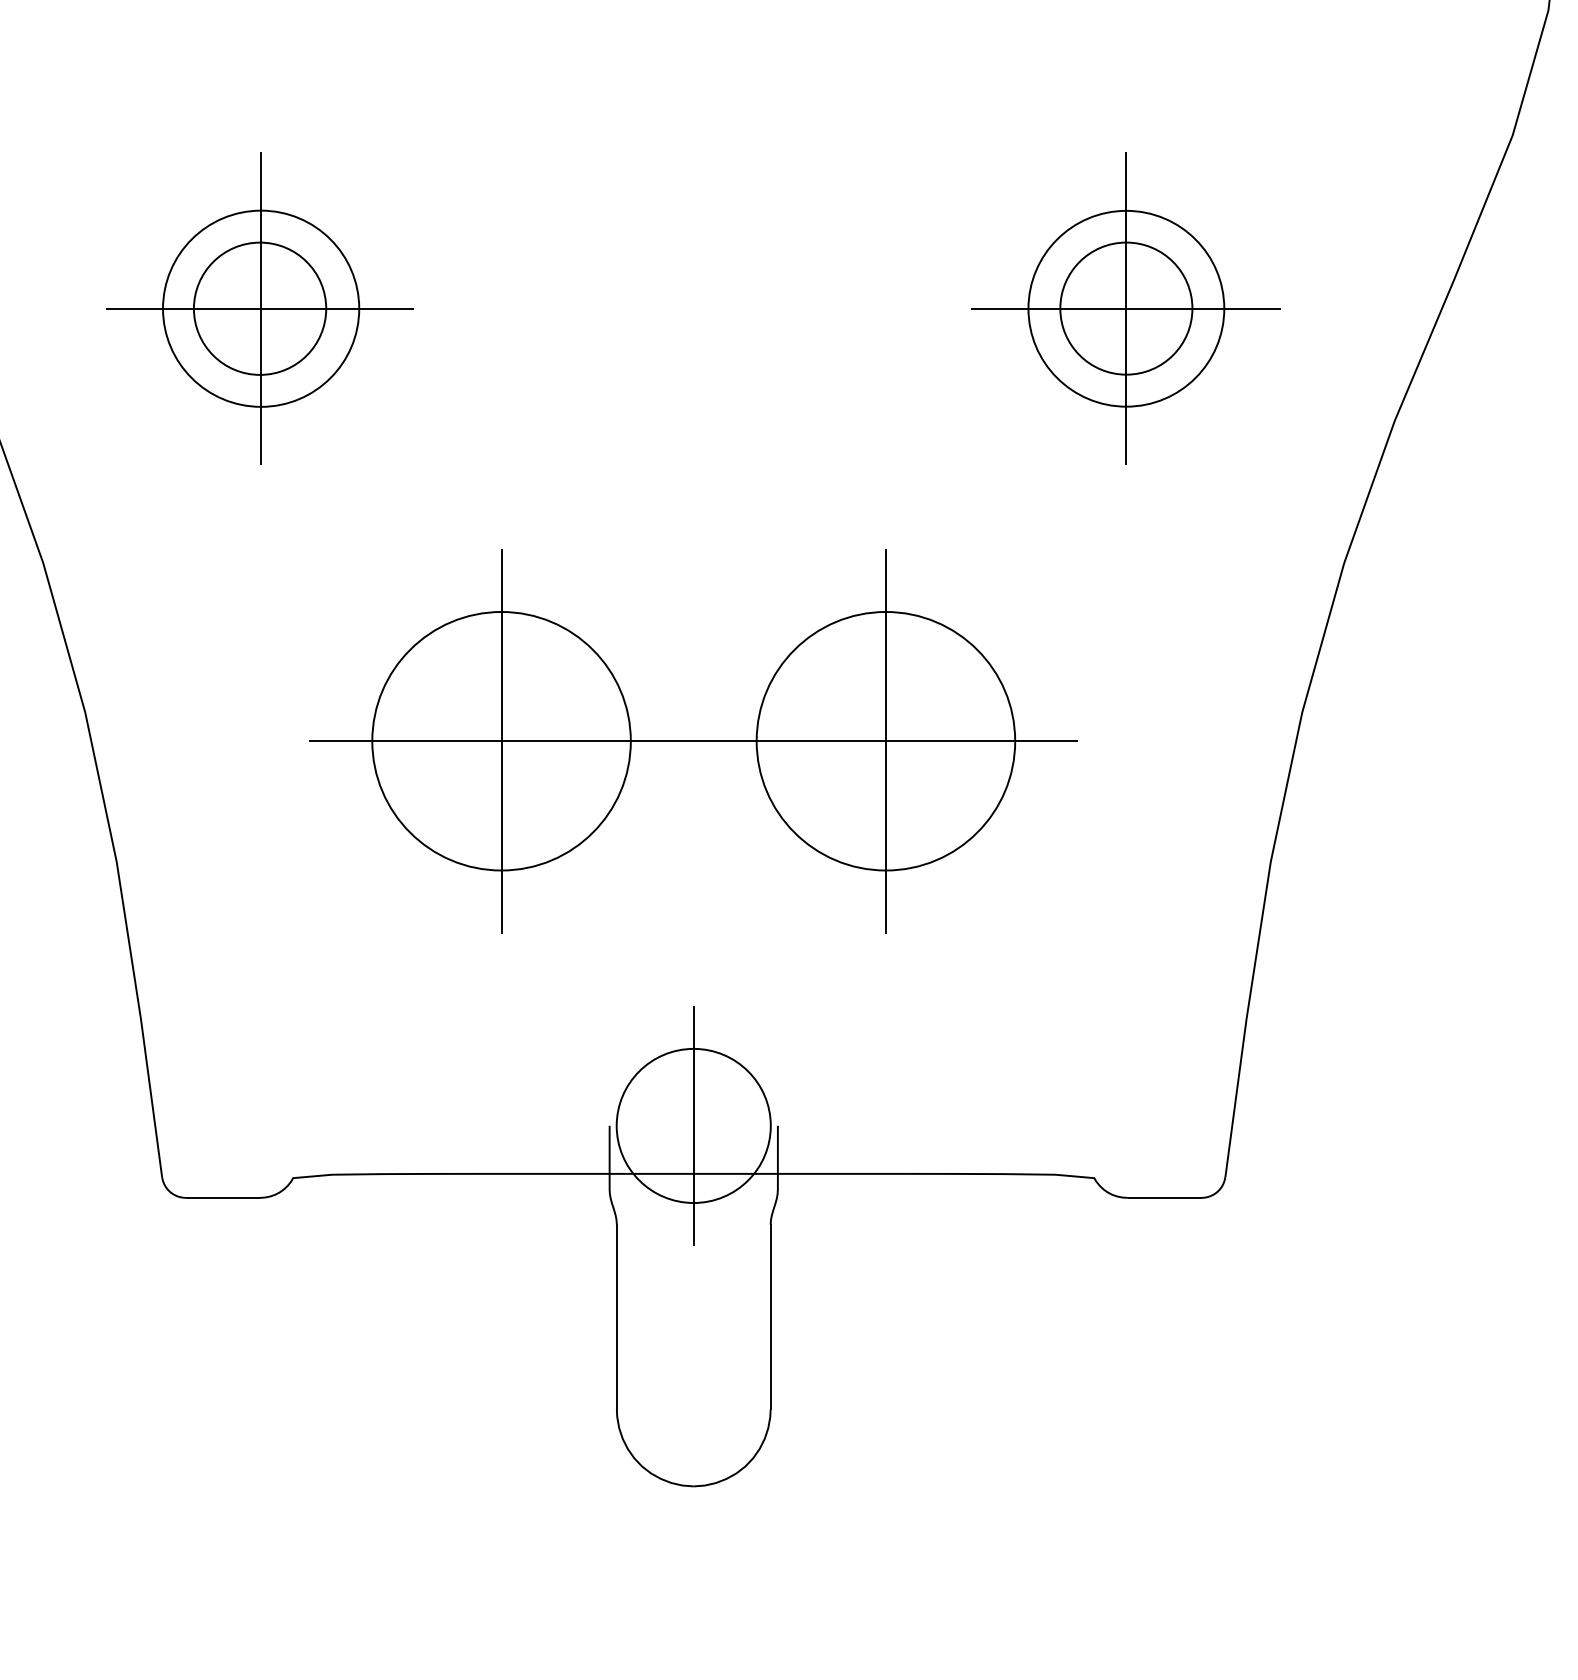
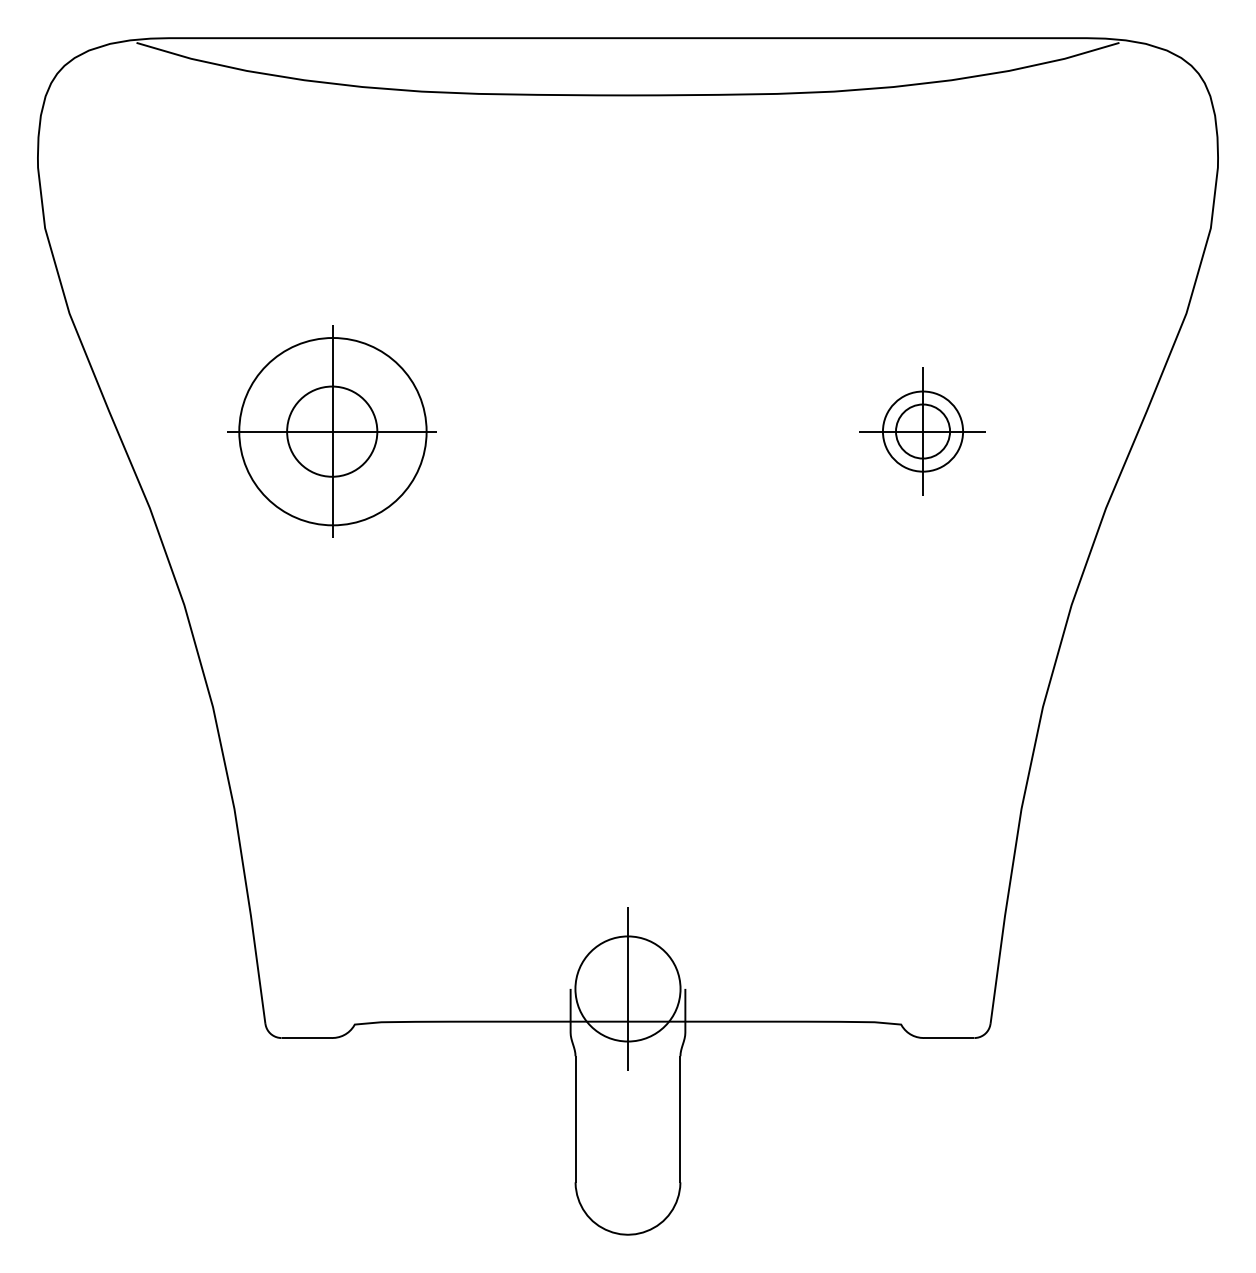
circle: (260, 308) -> (332, 431), size x1.4
part: (1125, 308) -> (922, 431), size x0.6
part: (693, 741) -> (627, 726), removed

